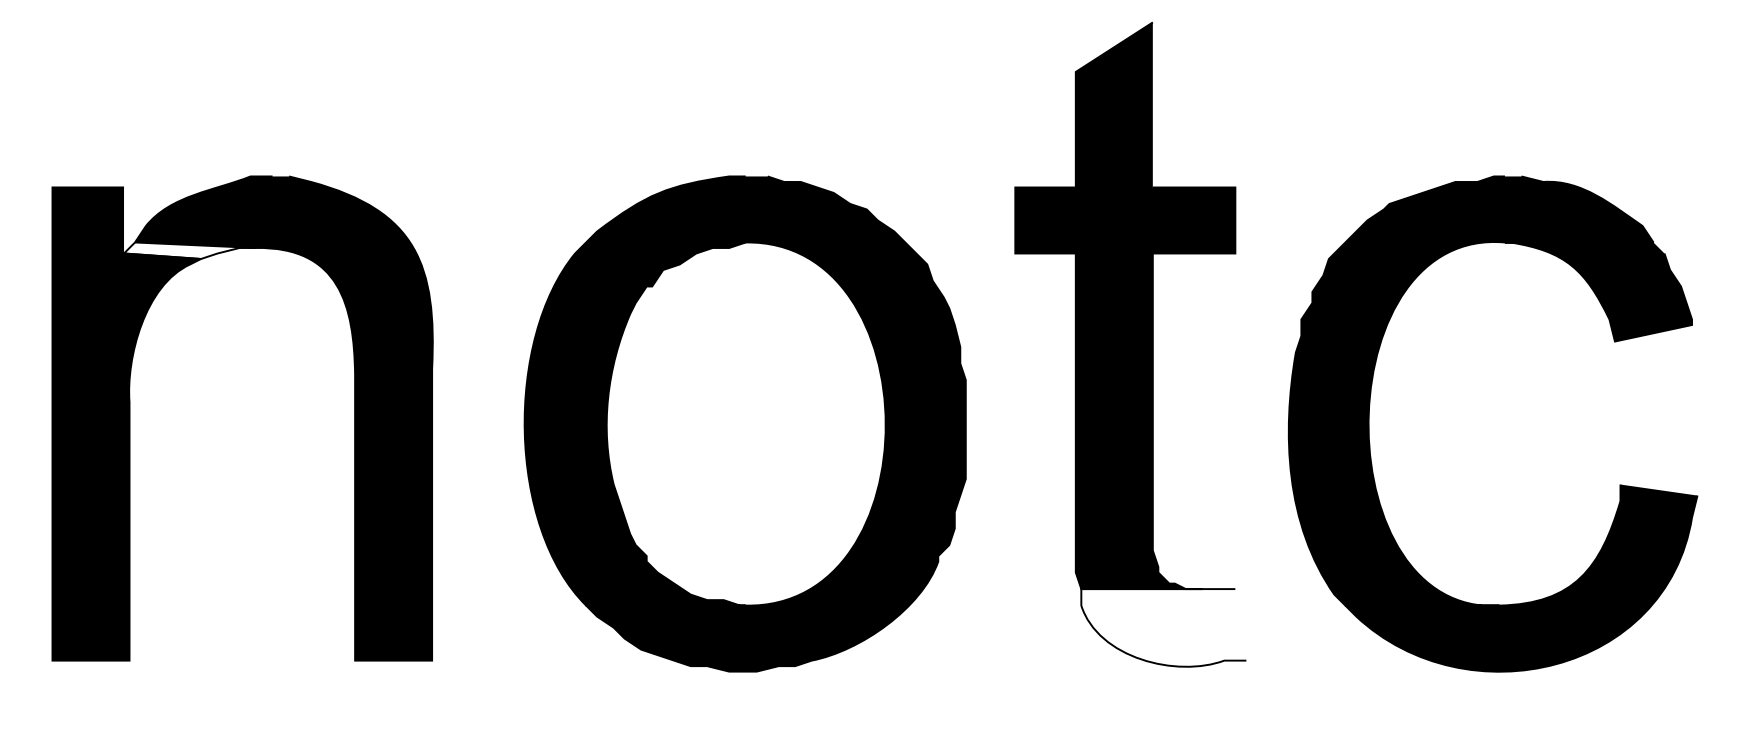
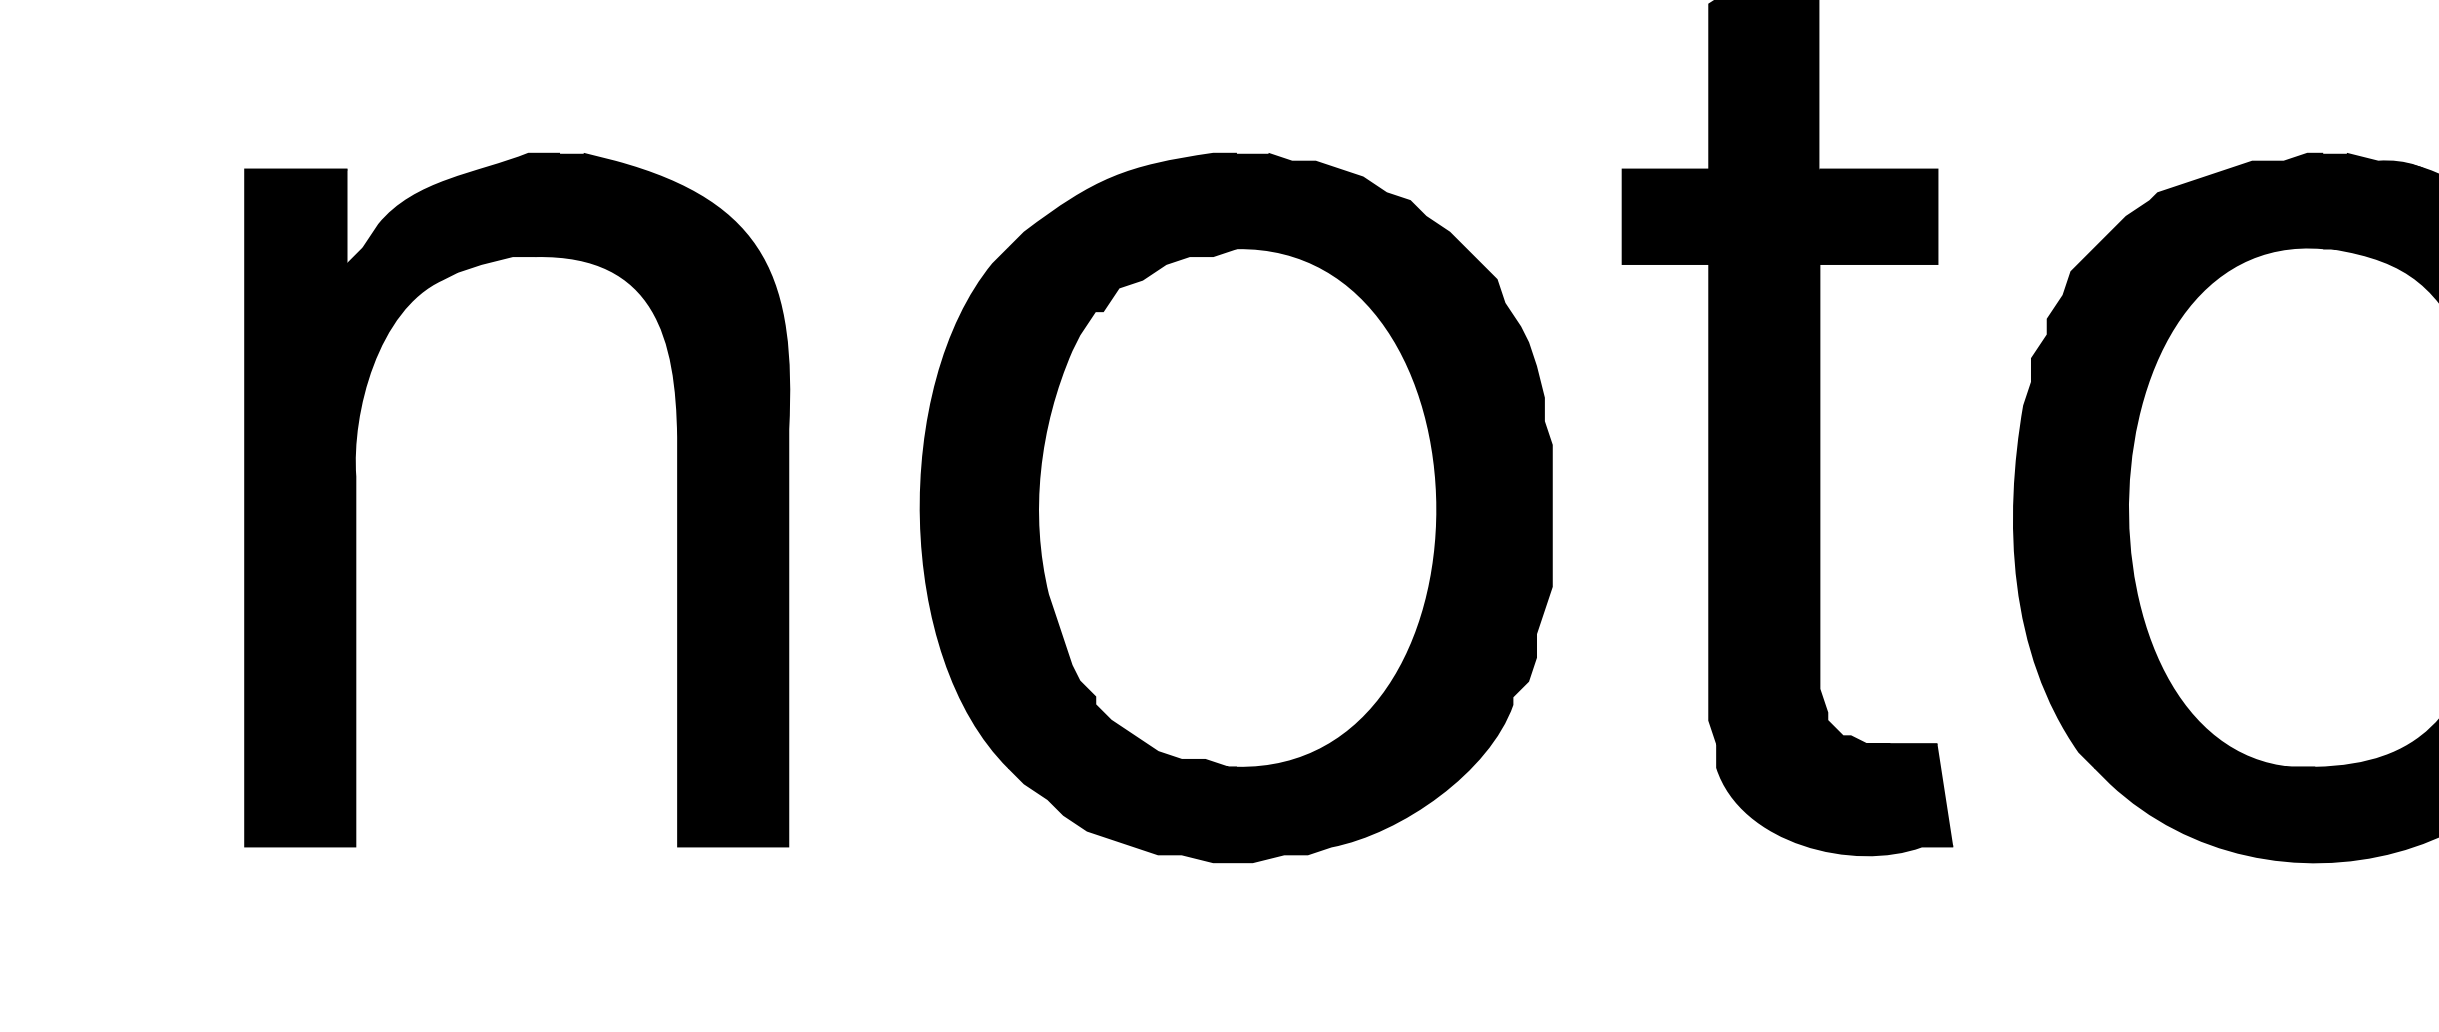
fill: (190, 250) -> (442, 259), added
fill: (1163, 627) -> (1834, 799), added

